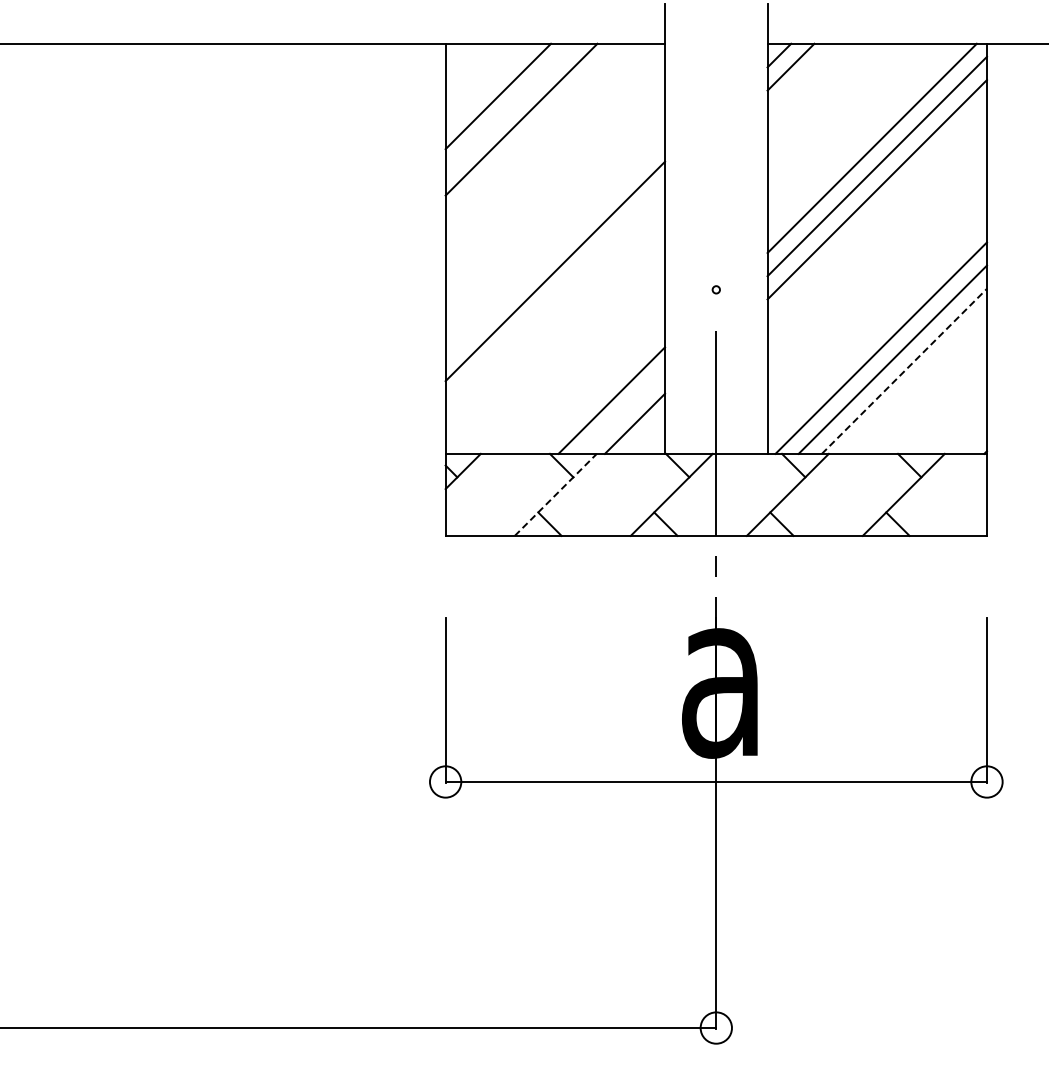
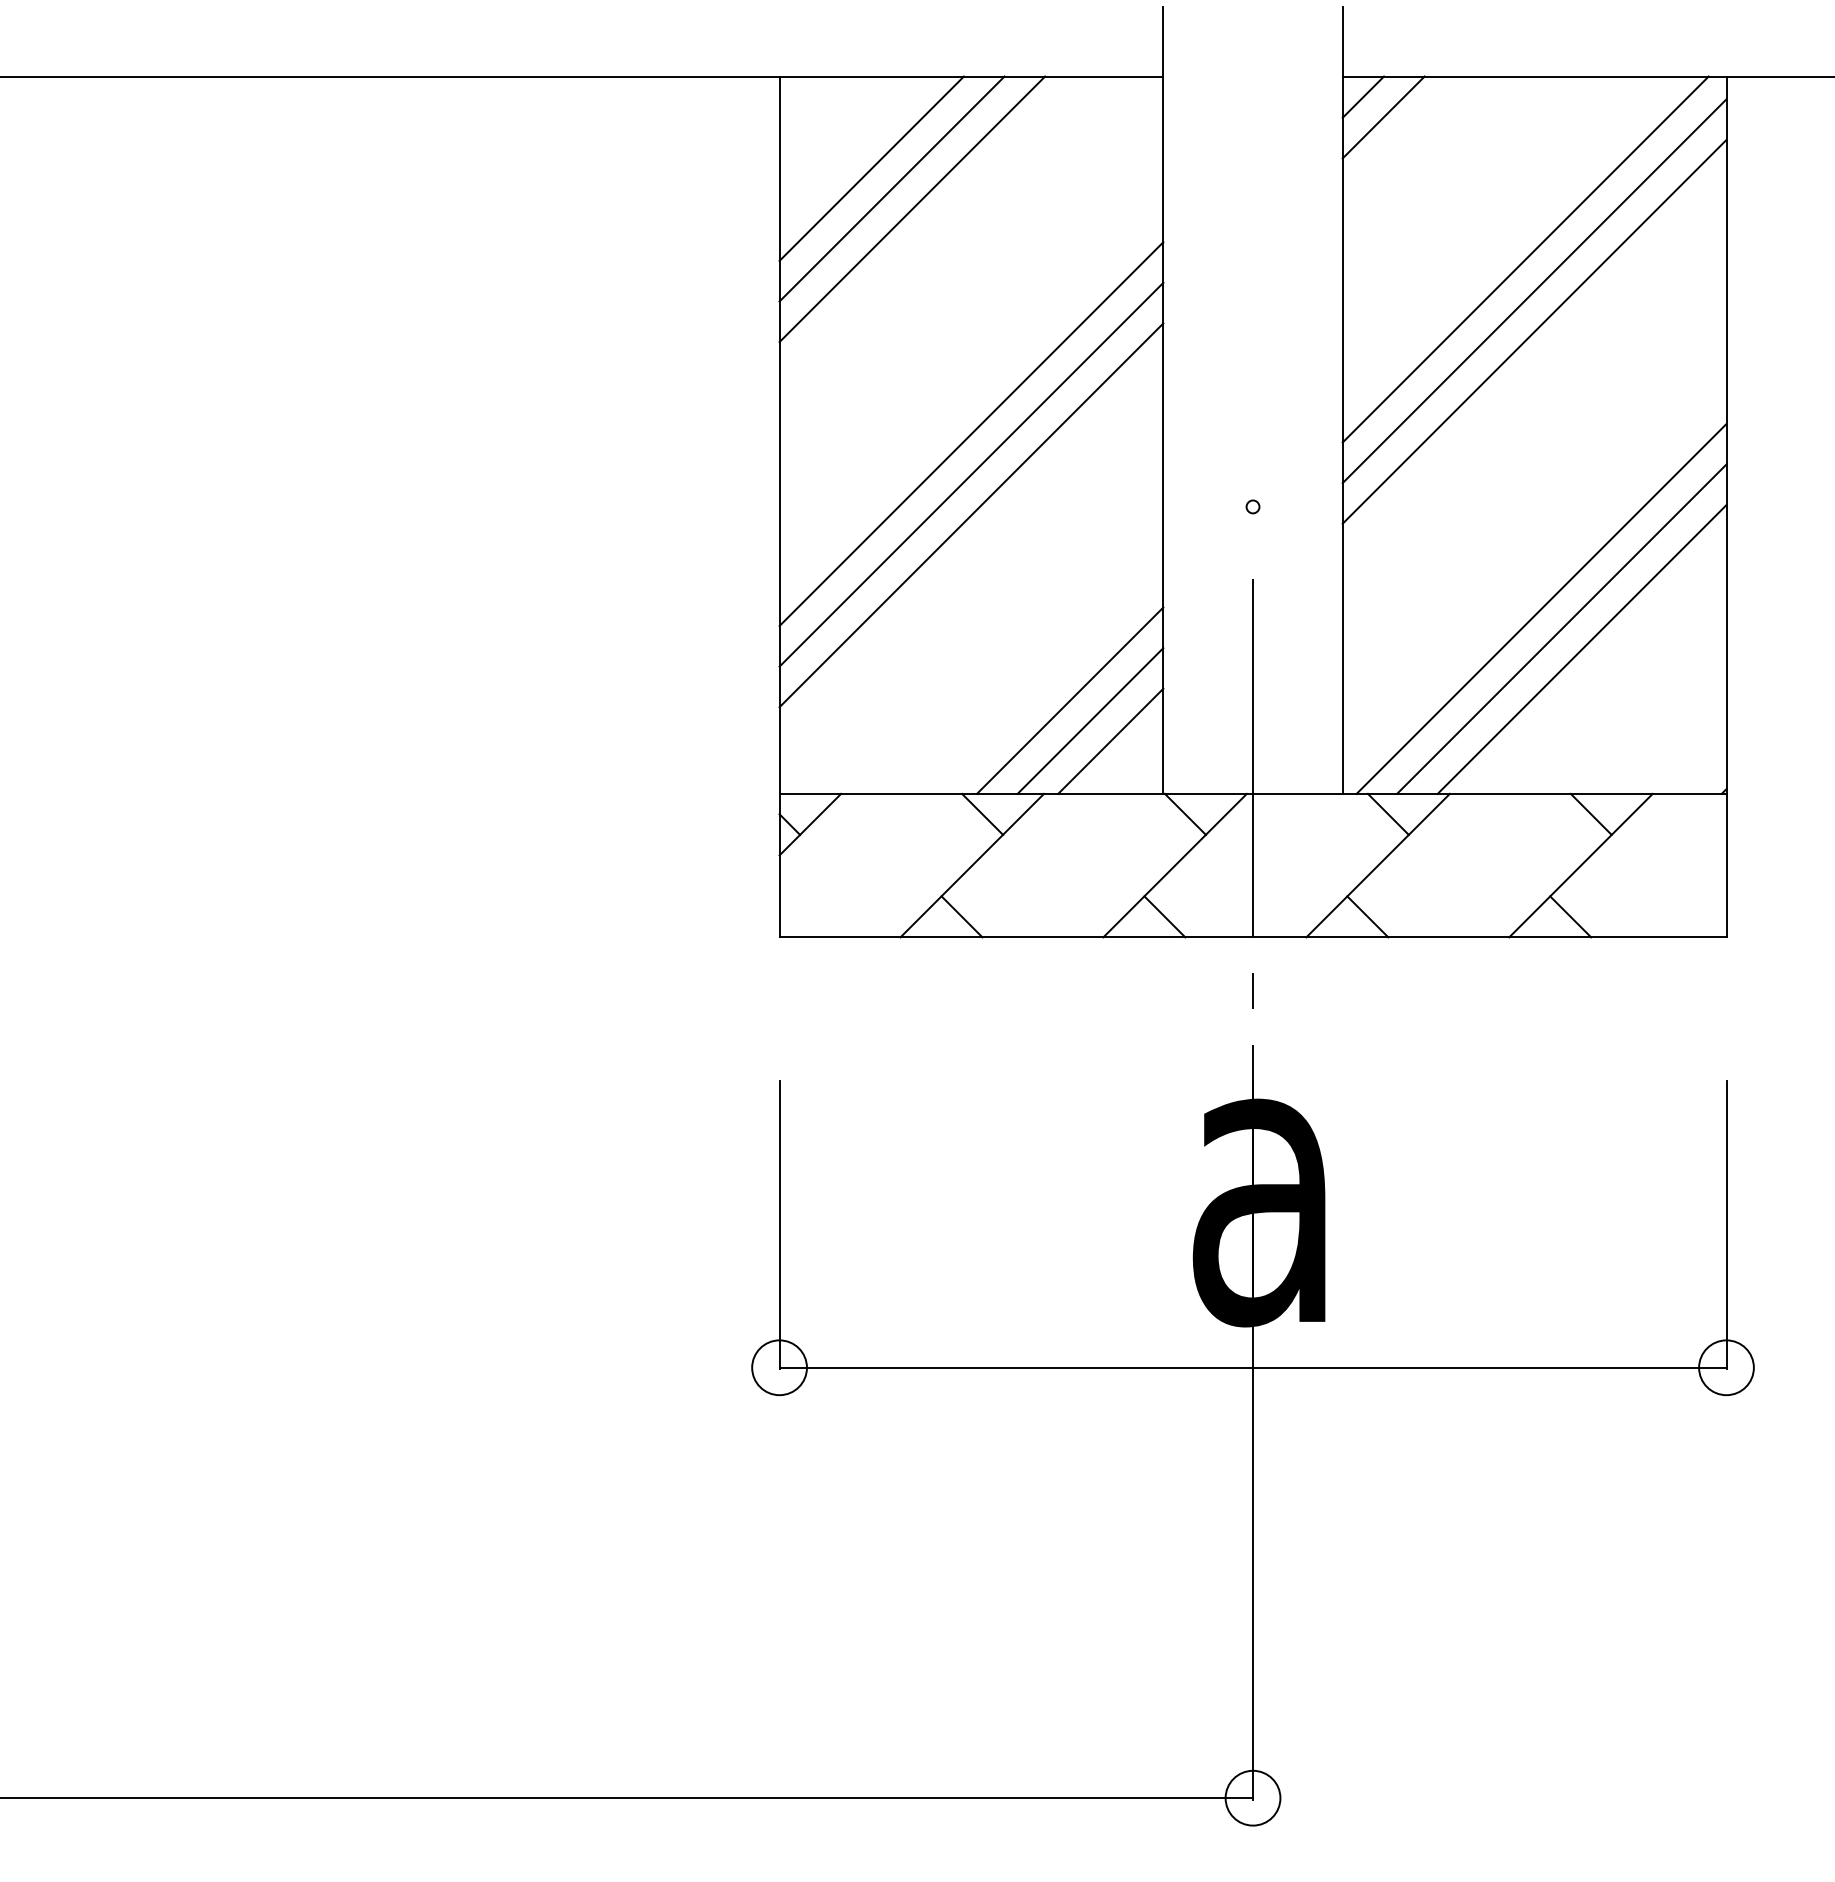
line: (509, 107) -> (891, 187), added
line: (555, 247) -> (971, 432), added
line: (555, 294) -> (971, 515), added
line: (904, 371) -> (1582, 649), dashed -> solid
line: (623, 411) -> (1090, 719), added
line: (555, 494) -> (971, 864), dashed -> solid

